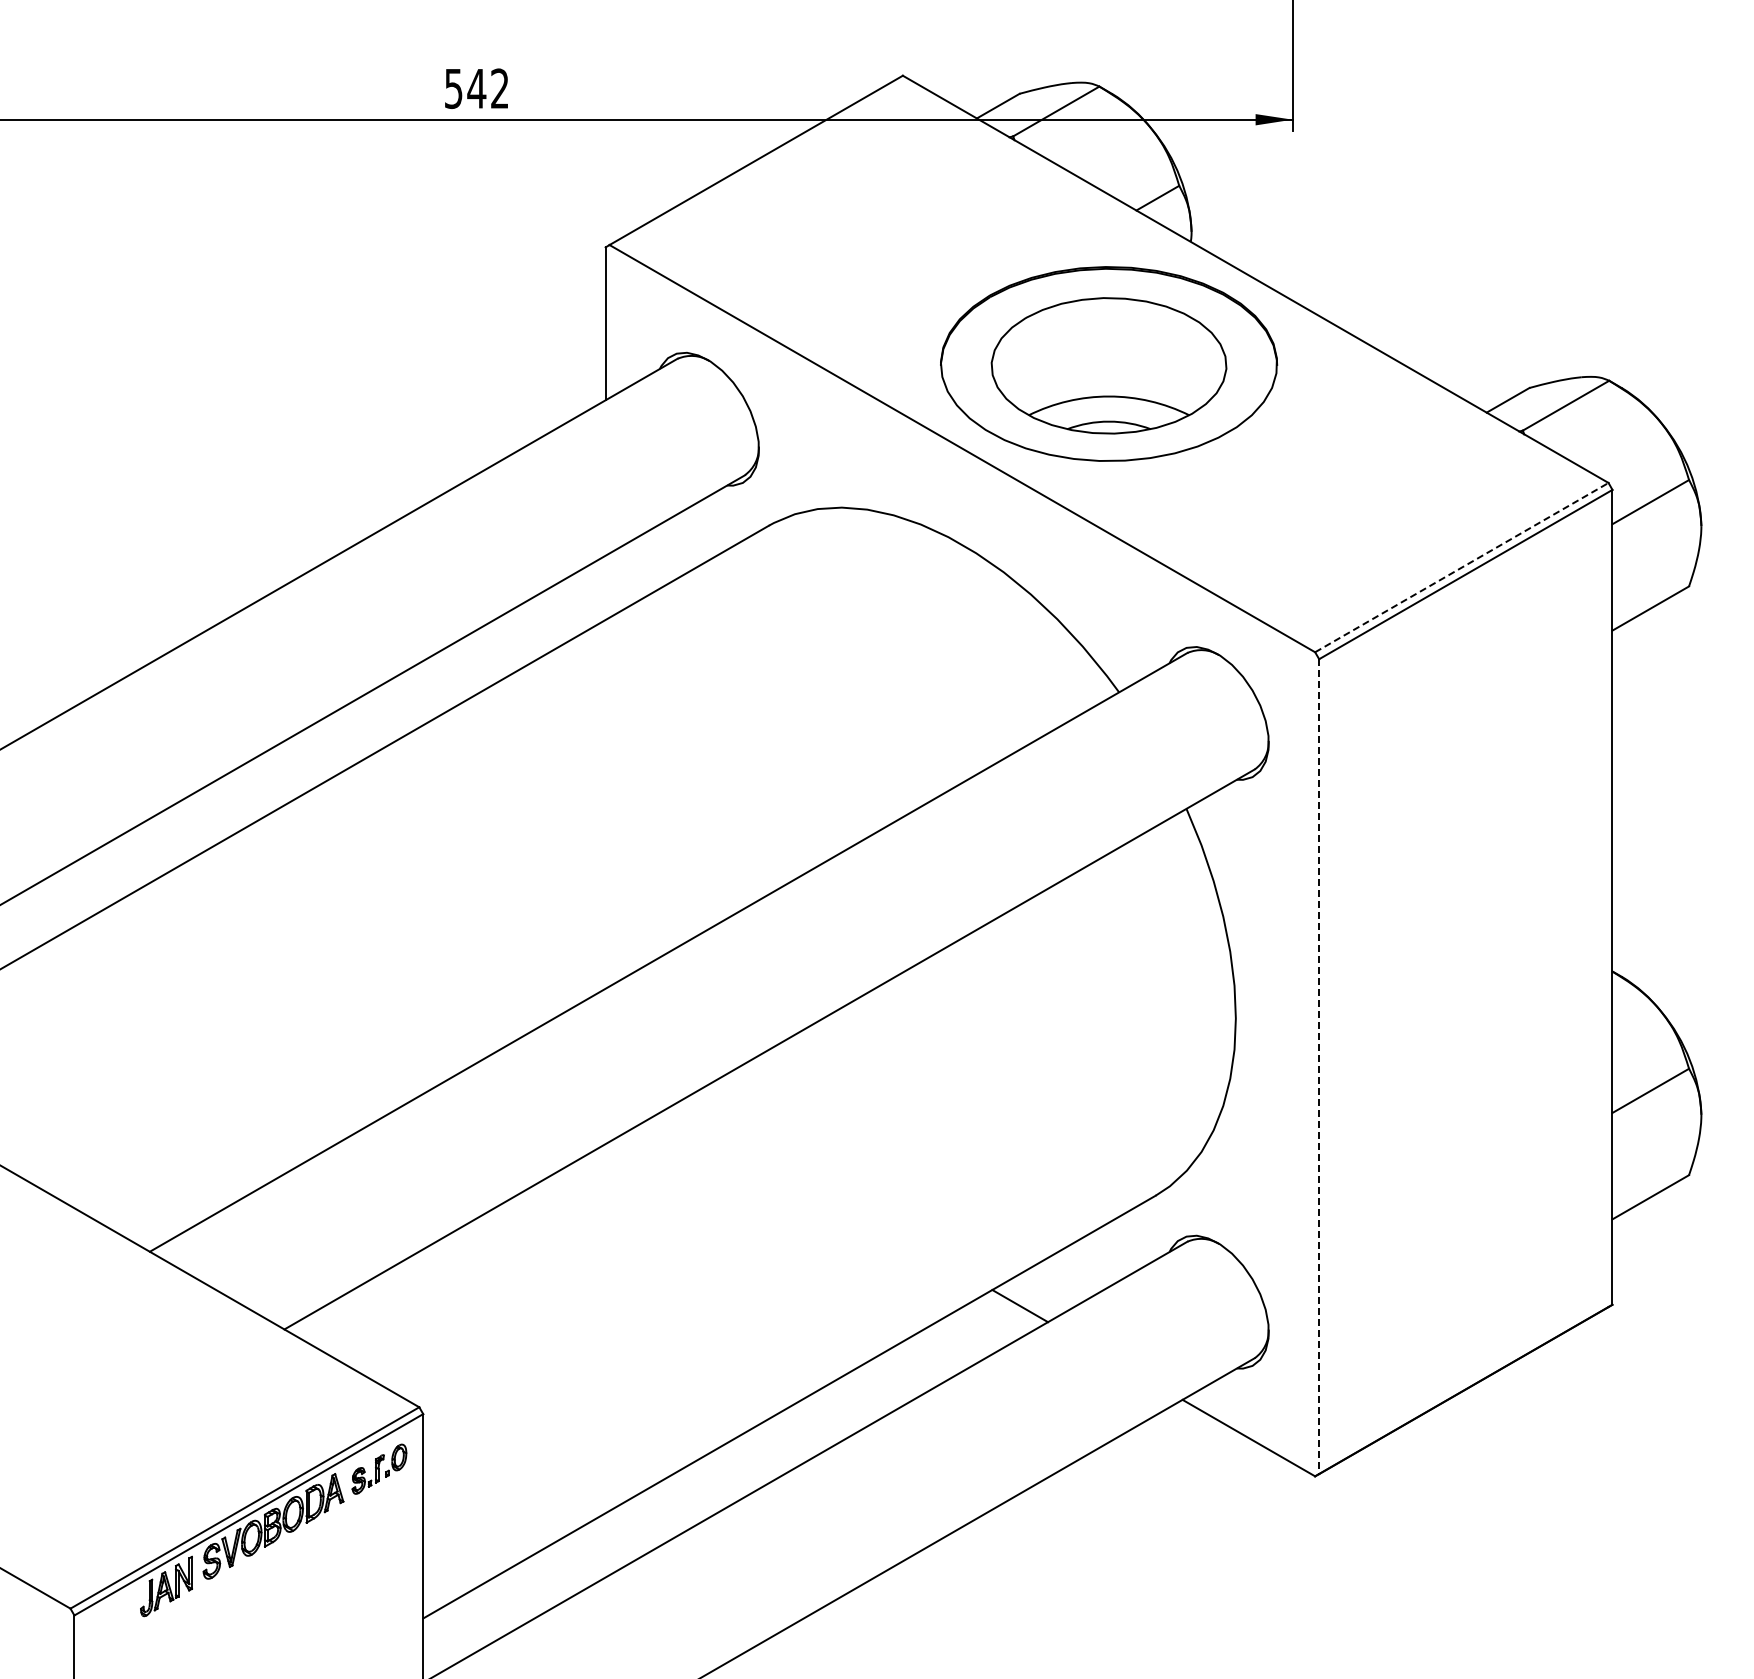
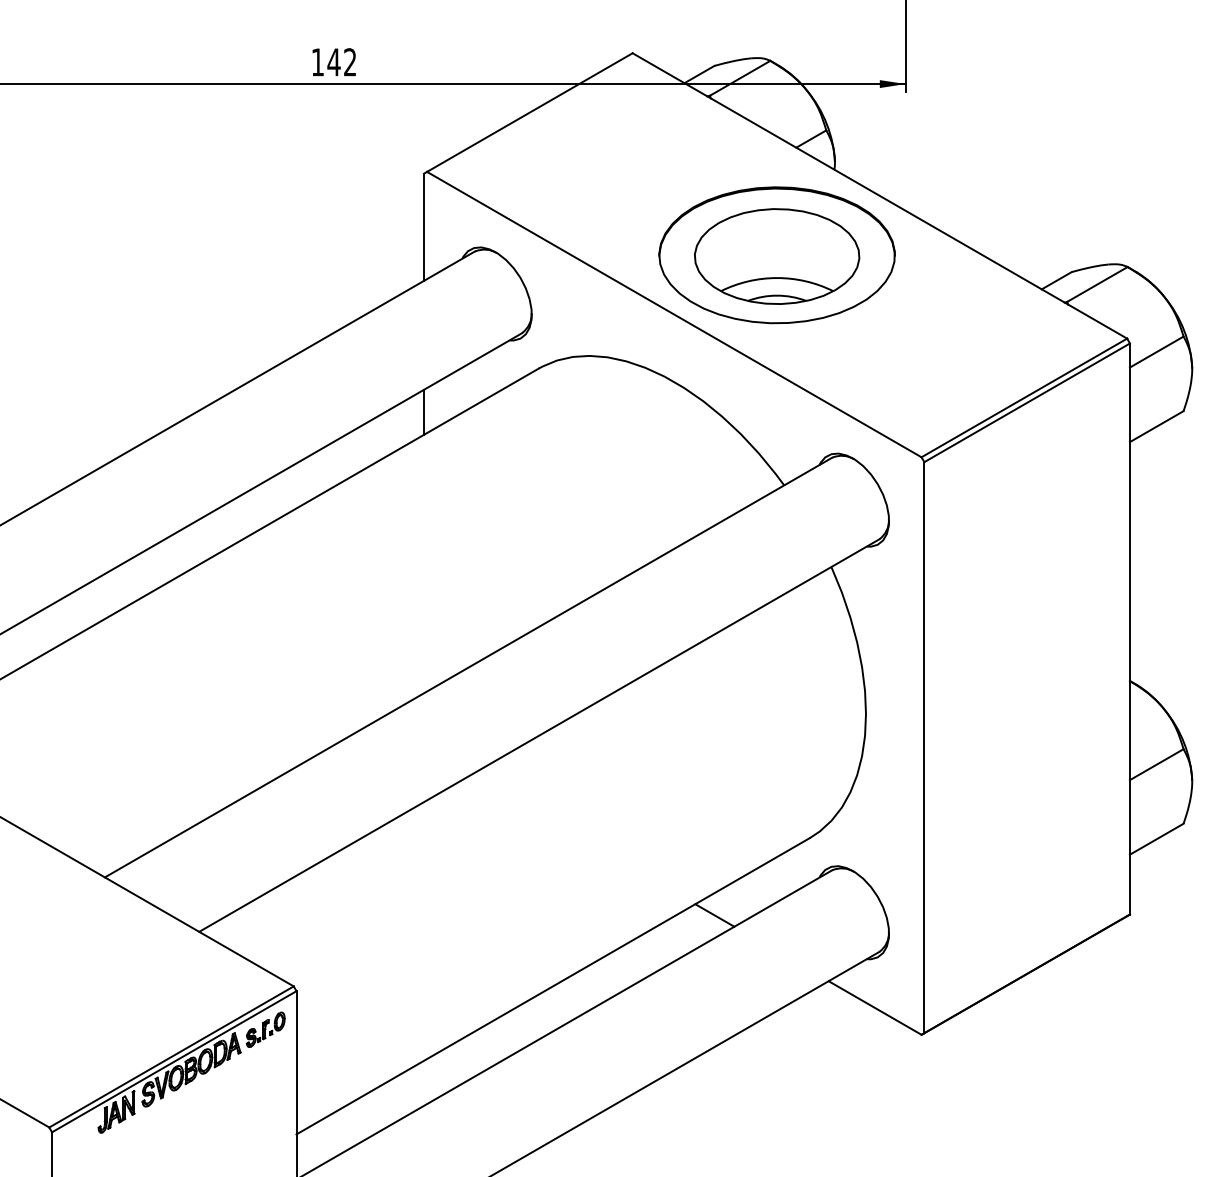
text: (453, 88) -> (317, 62), 542 -> 142
line: (1462, 567) -> (1024, 397), dashed -> solid
line: (605, 587) -> (424, 411), added
line: (1319, 1067) -> (924, 748), dashed -> solid

